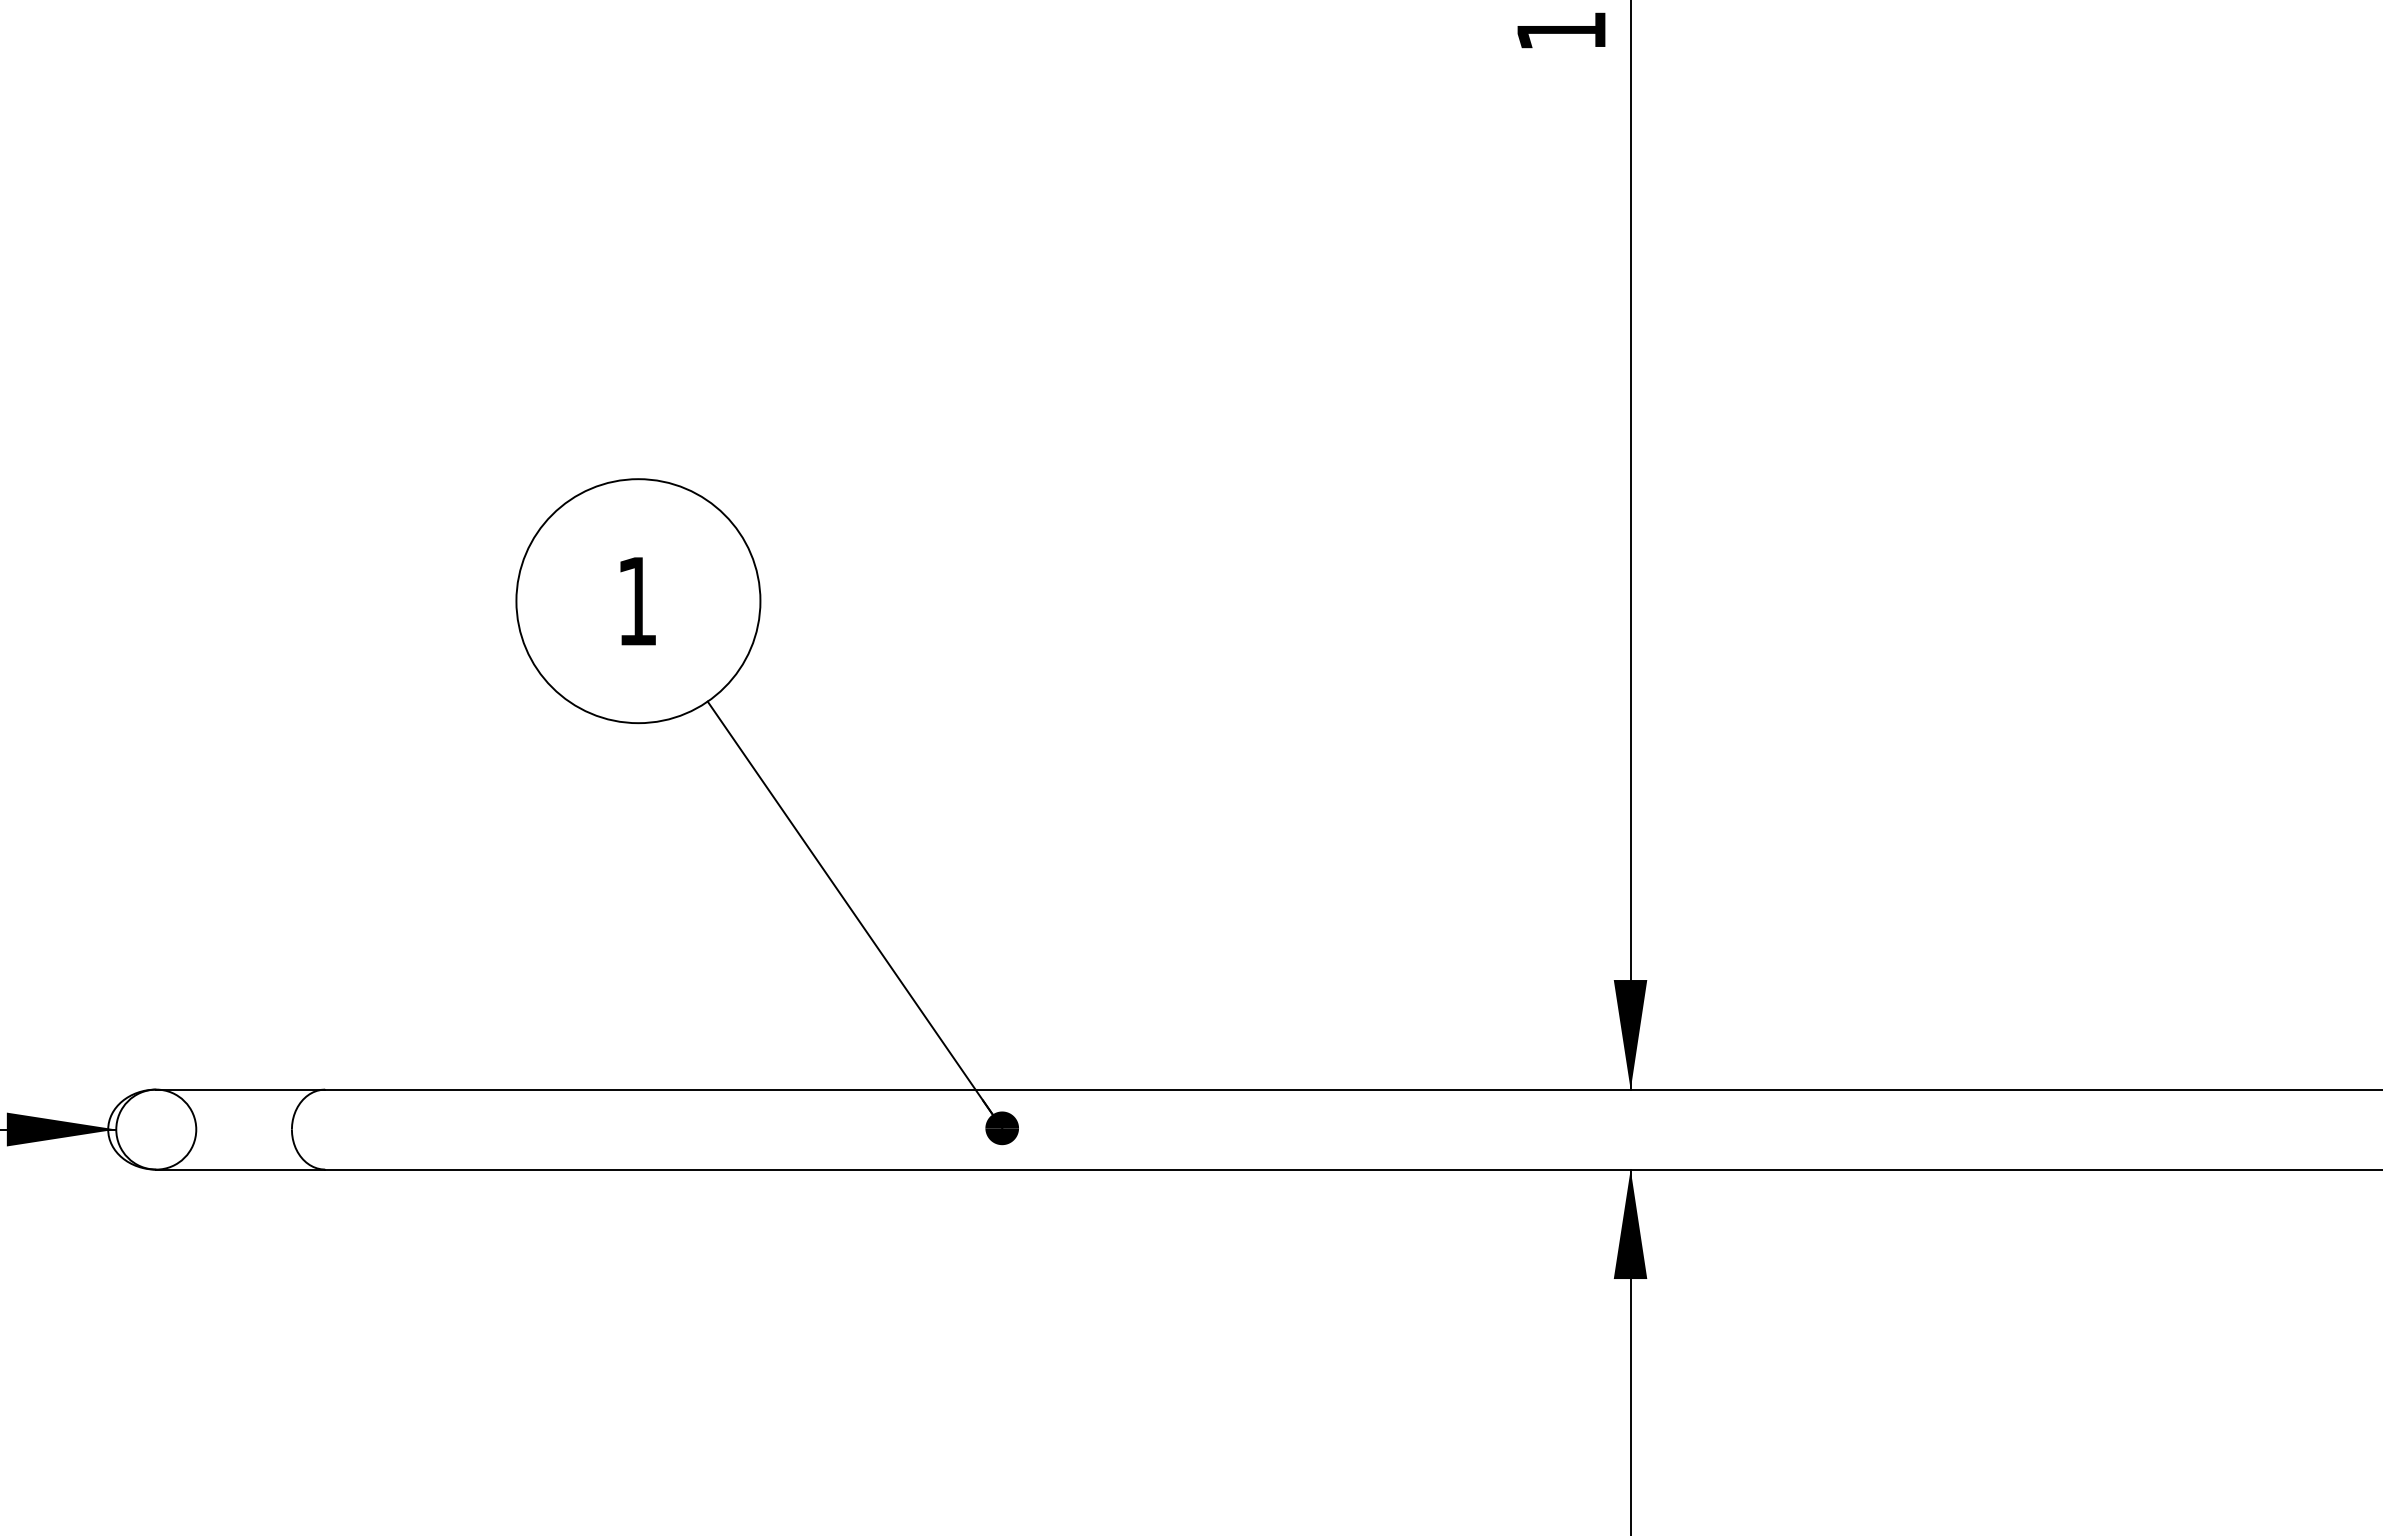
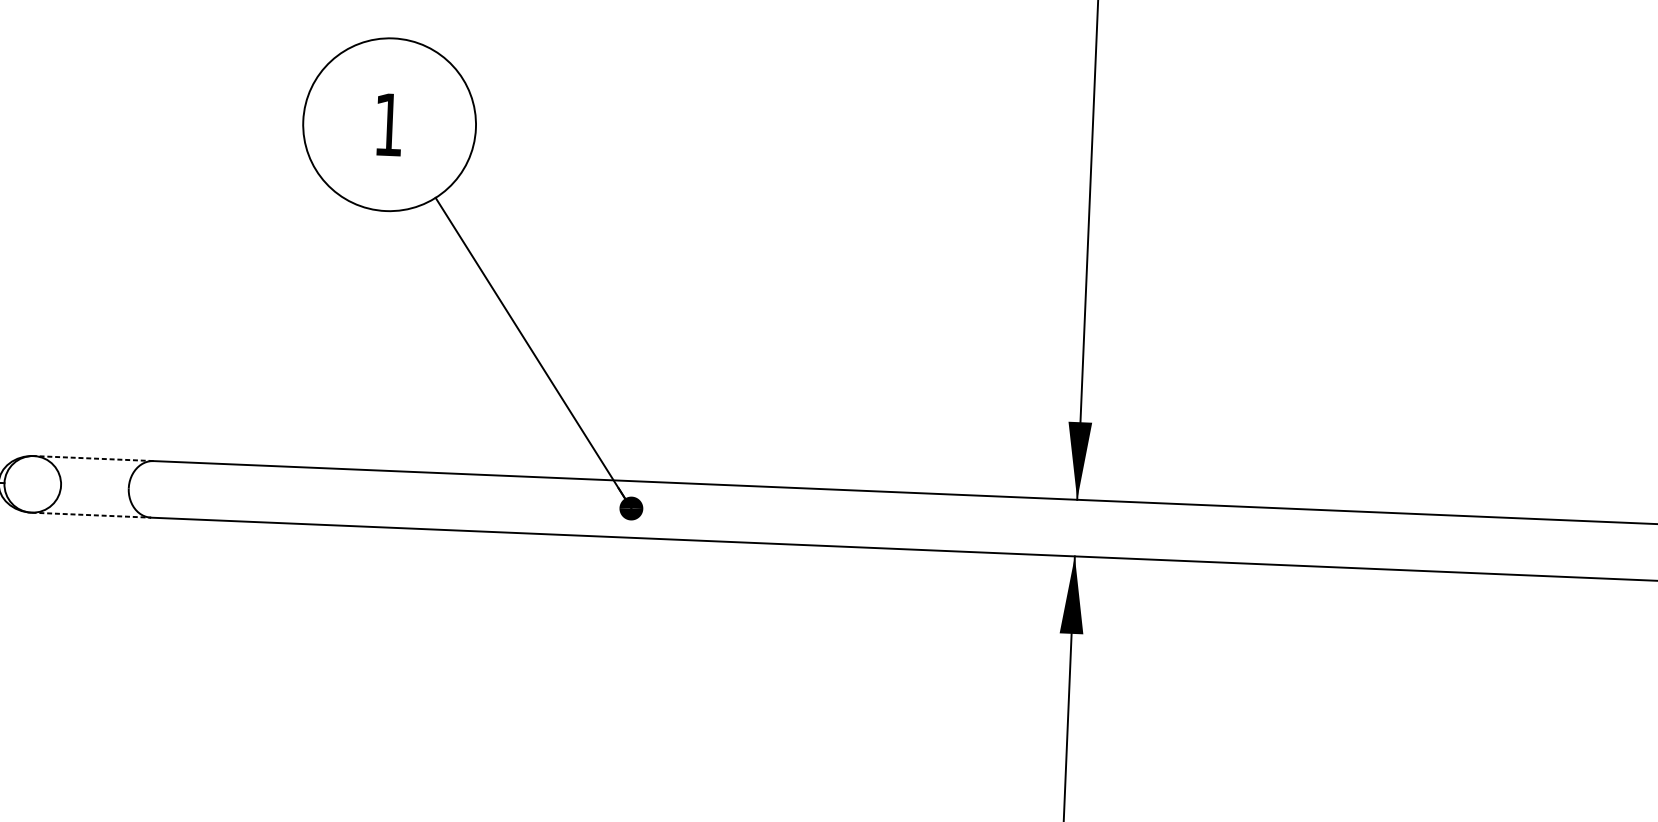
line: (240, 1089) -> (93, 458), solid -> dashed
line: (241, 1169) -> (91, 515), solid -> dashed

